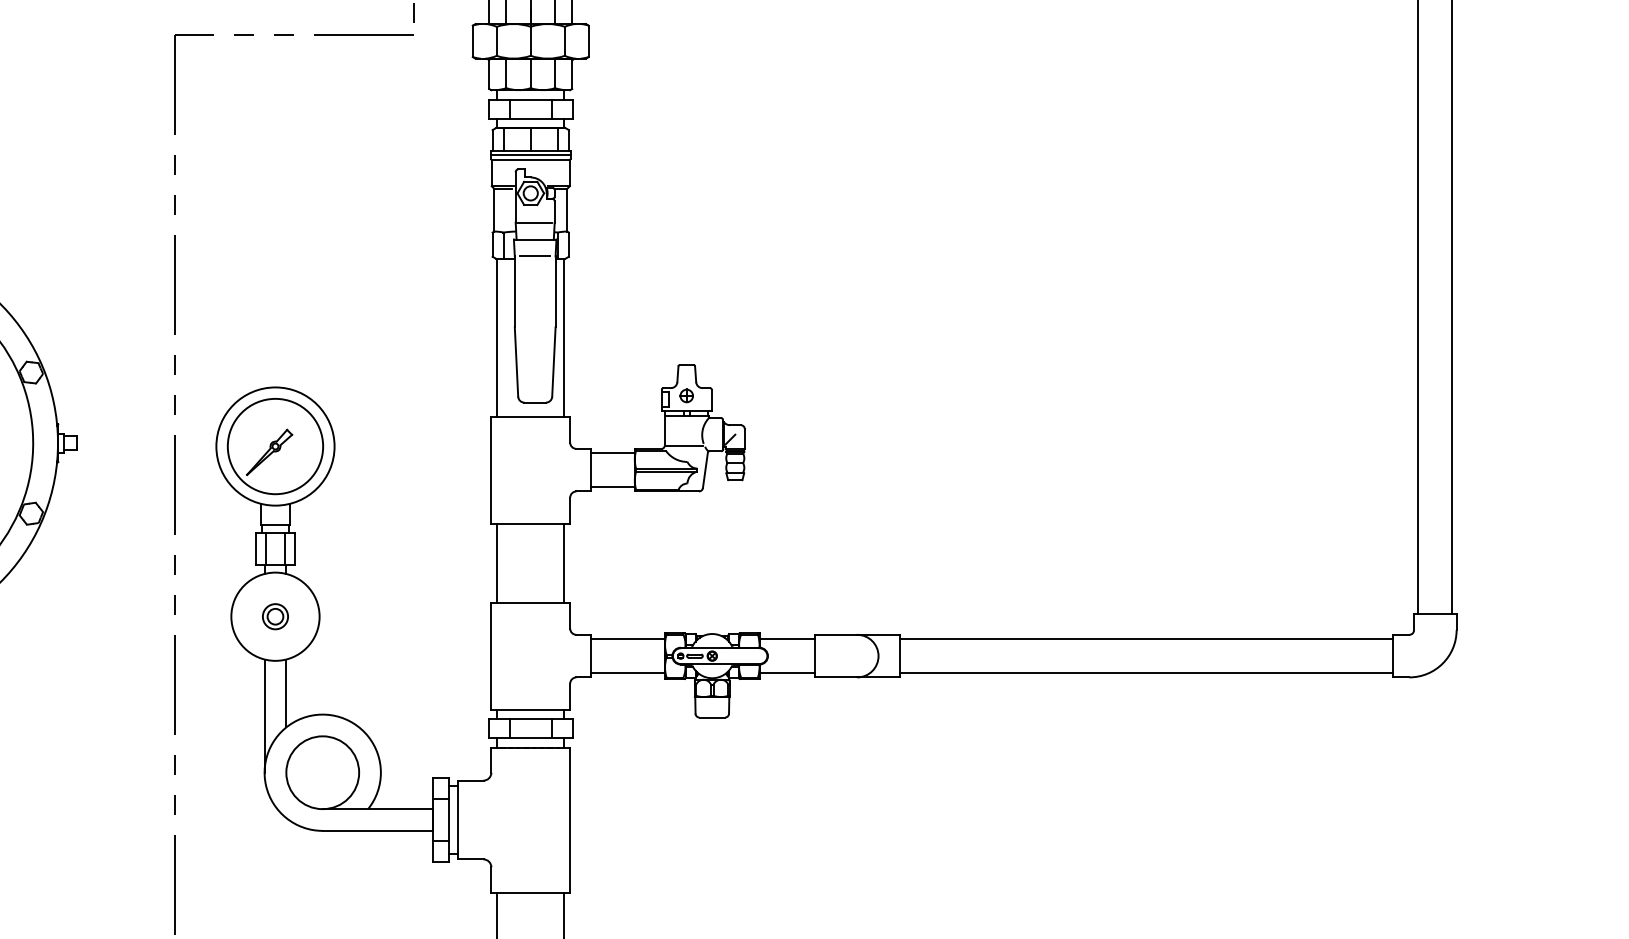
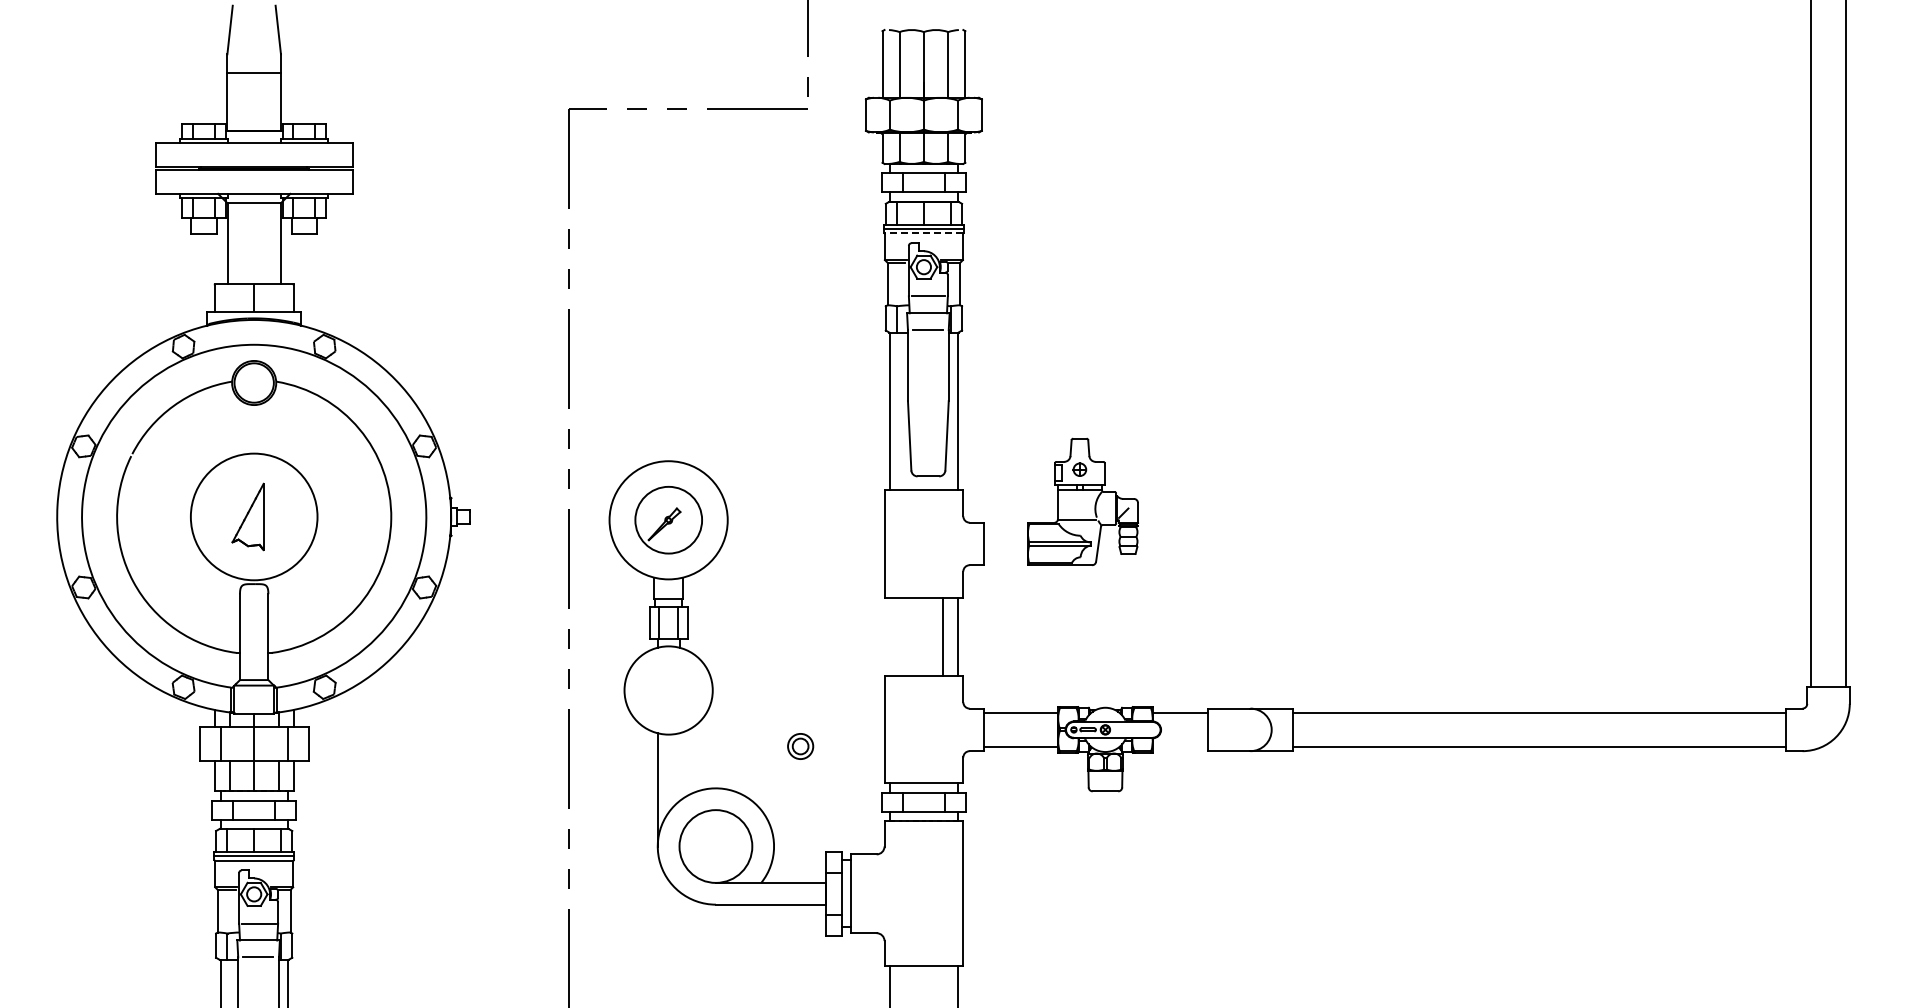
line: (531, 159) -> (924, 233), solid -> dashed
part: (275, 445) -> (668, 519), size x0.7
line: (612, 452) -> (1005, 526), removed
line: (612, 487) -> (1005, 561), removed
line: (497, 562) -> (943, 636), moved
part: (275, 616) -> (800, 746), moved
line: (786, 673) -> (1179, 747), removed
line: (286, 693) -> (679, 767), removed

